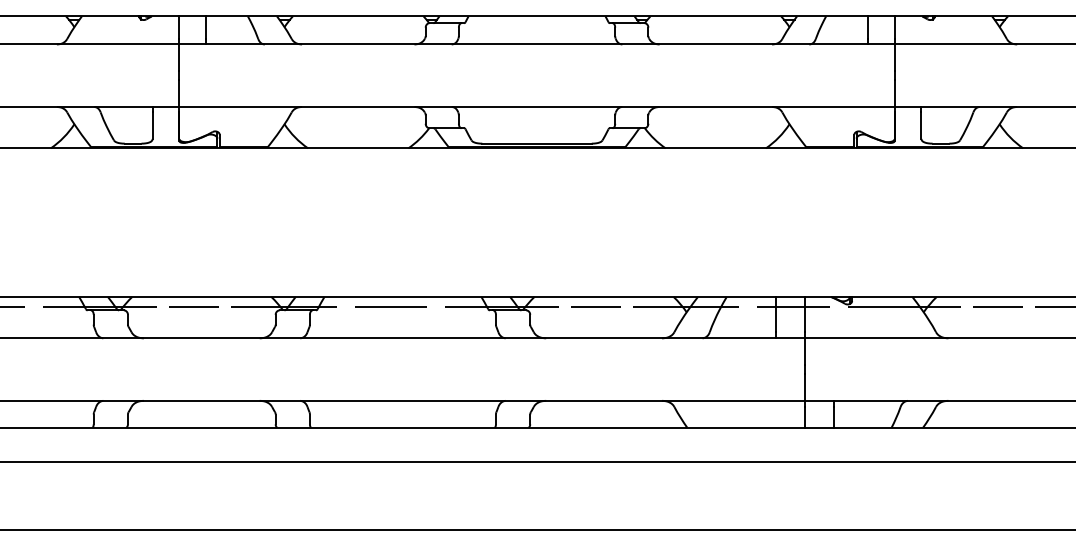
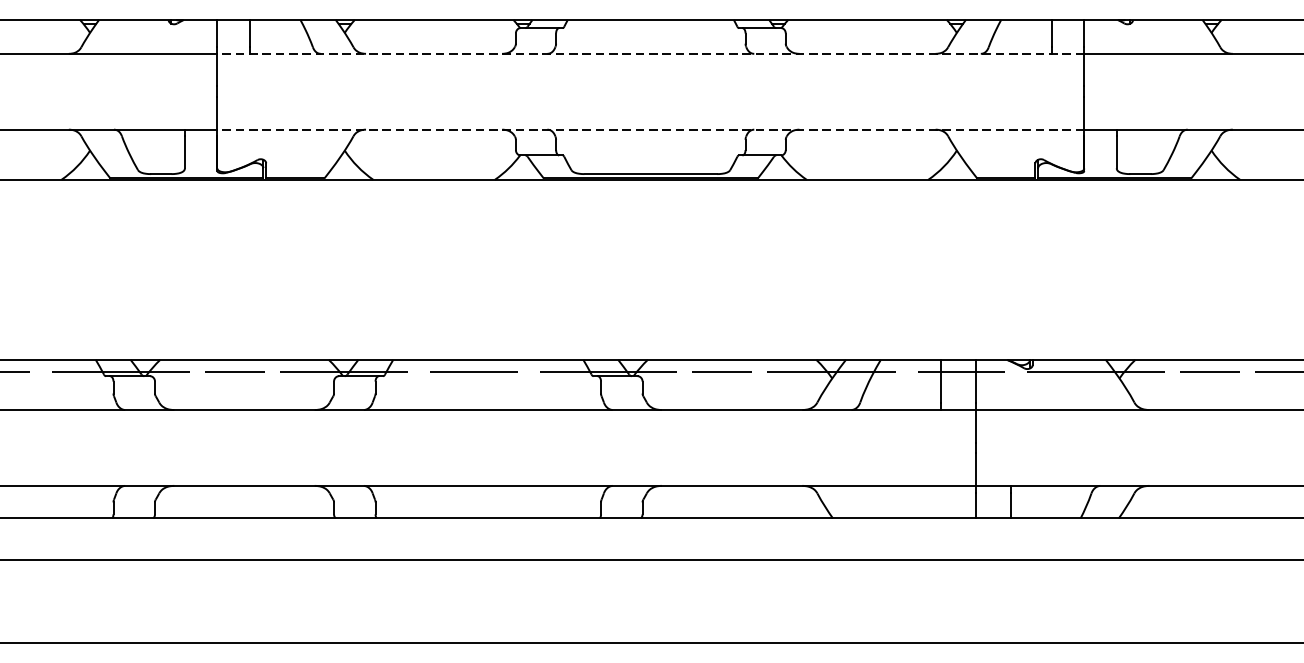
line: (537, 44) -> (651, 53), solid -> dashed
line: (537, 107) -> (651, 130), solid -> dashed

